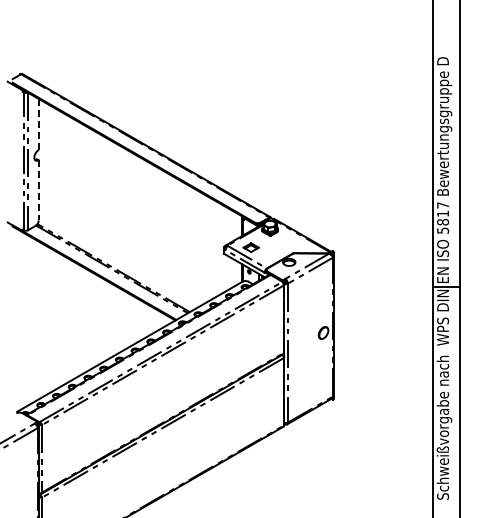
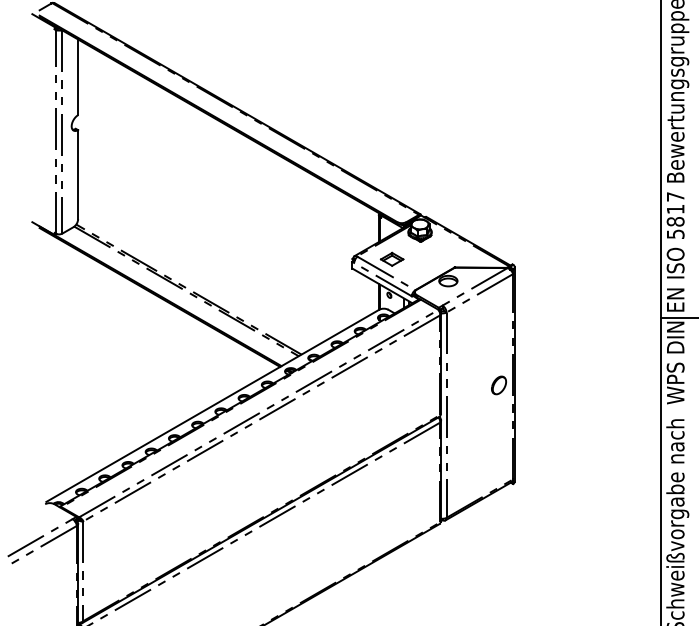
line: (38, 124) -> (77, 77), dashed -> solid
line: (38, 190) -> (77, 174), dashed -> solid

